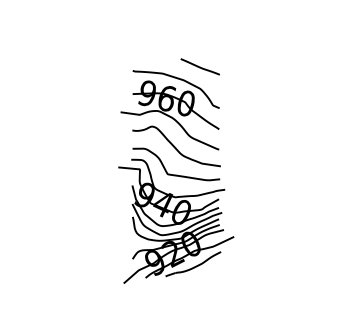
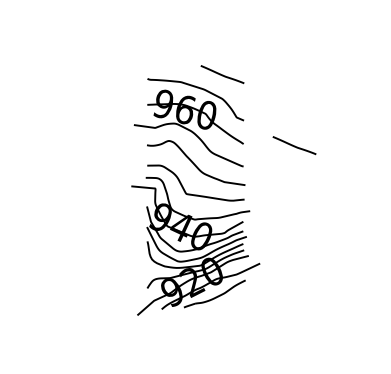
line: (265, 130) -> (294, 145), added

